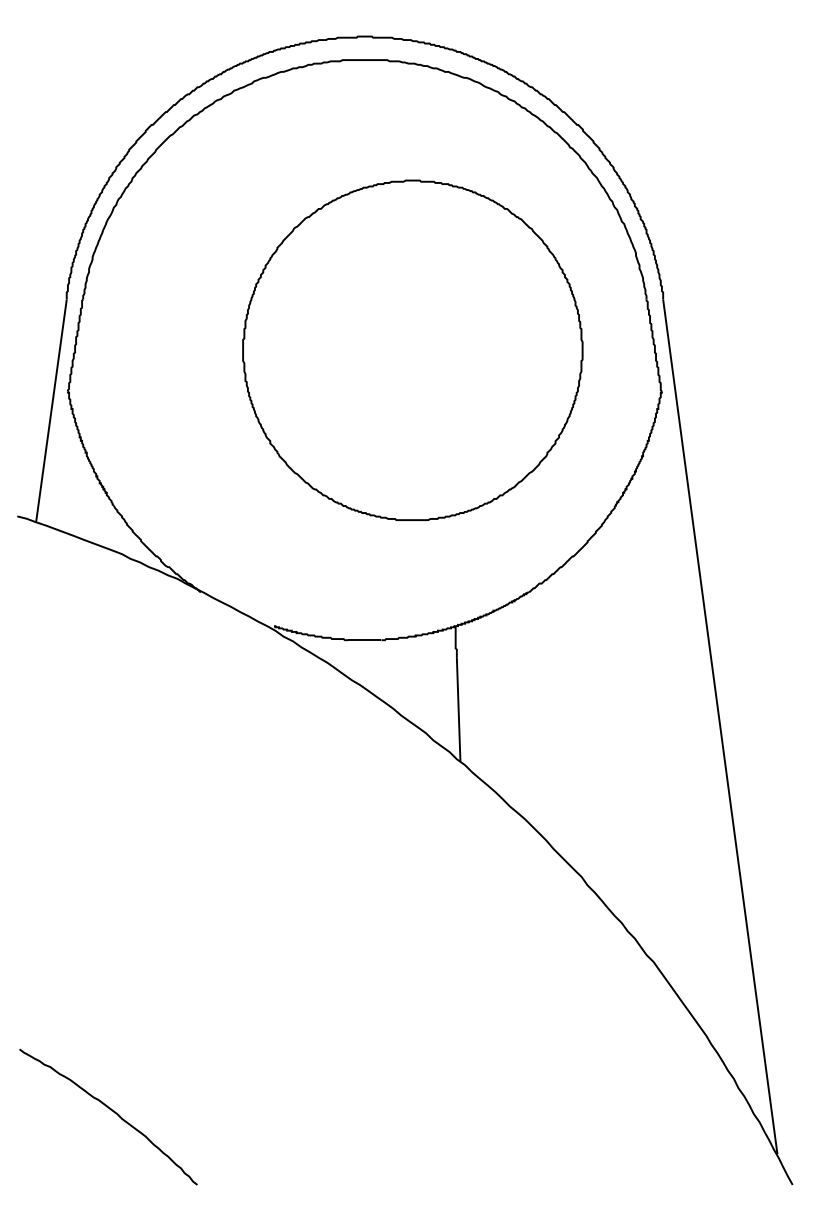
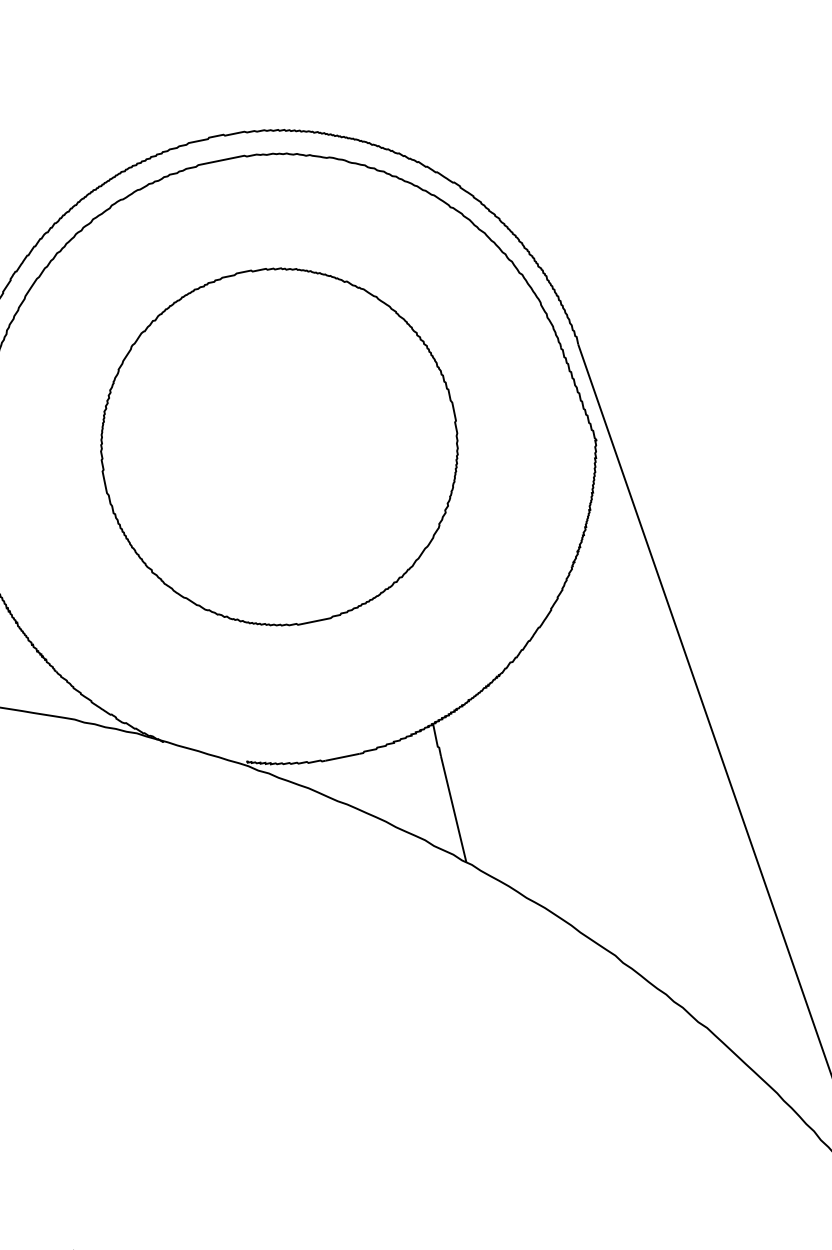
part: (412, 349) -> (278, 445), moved

